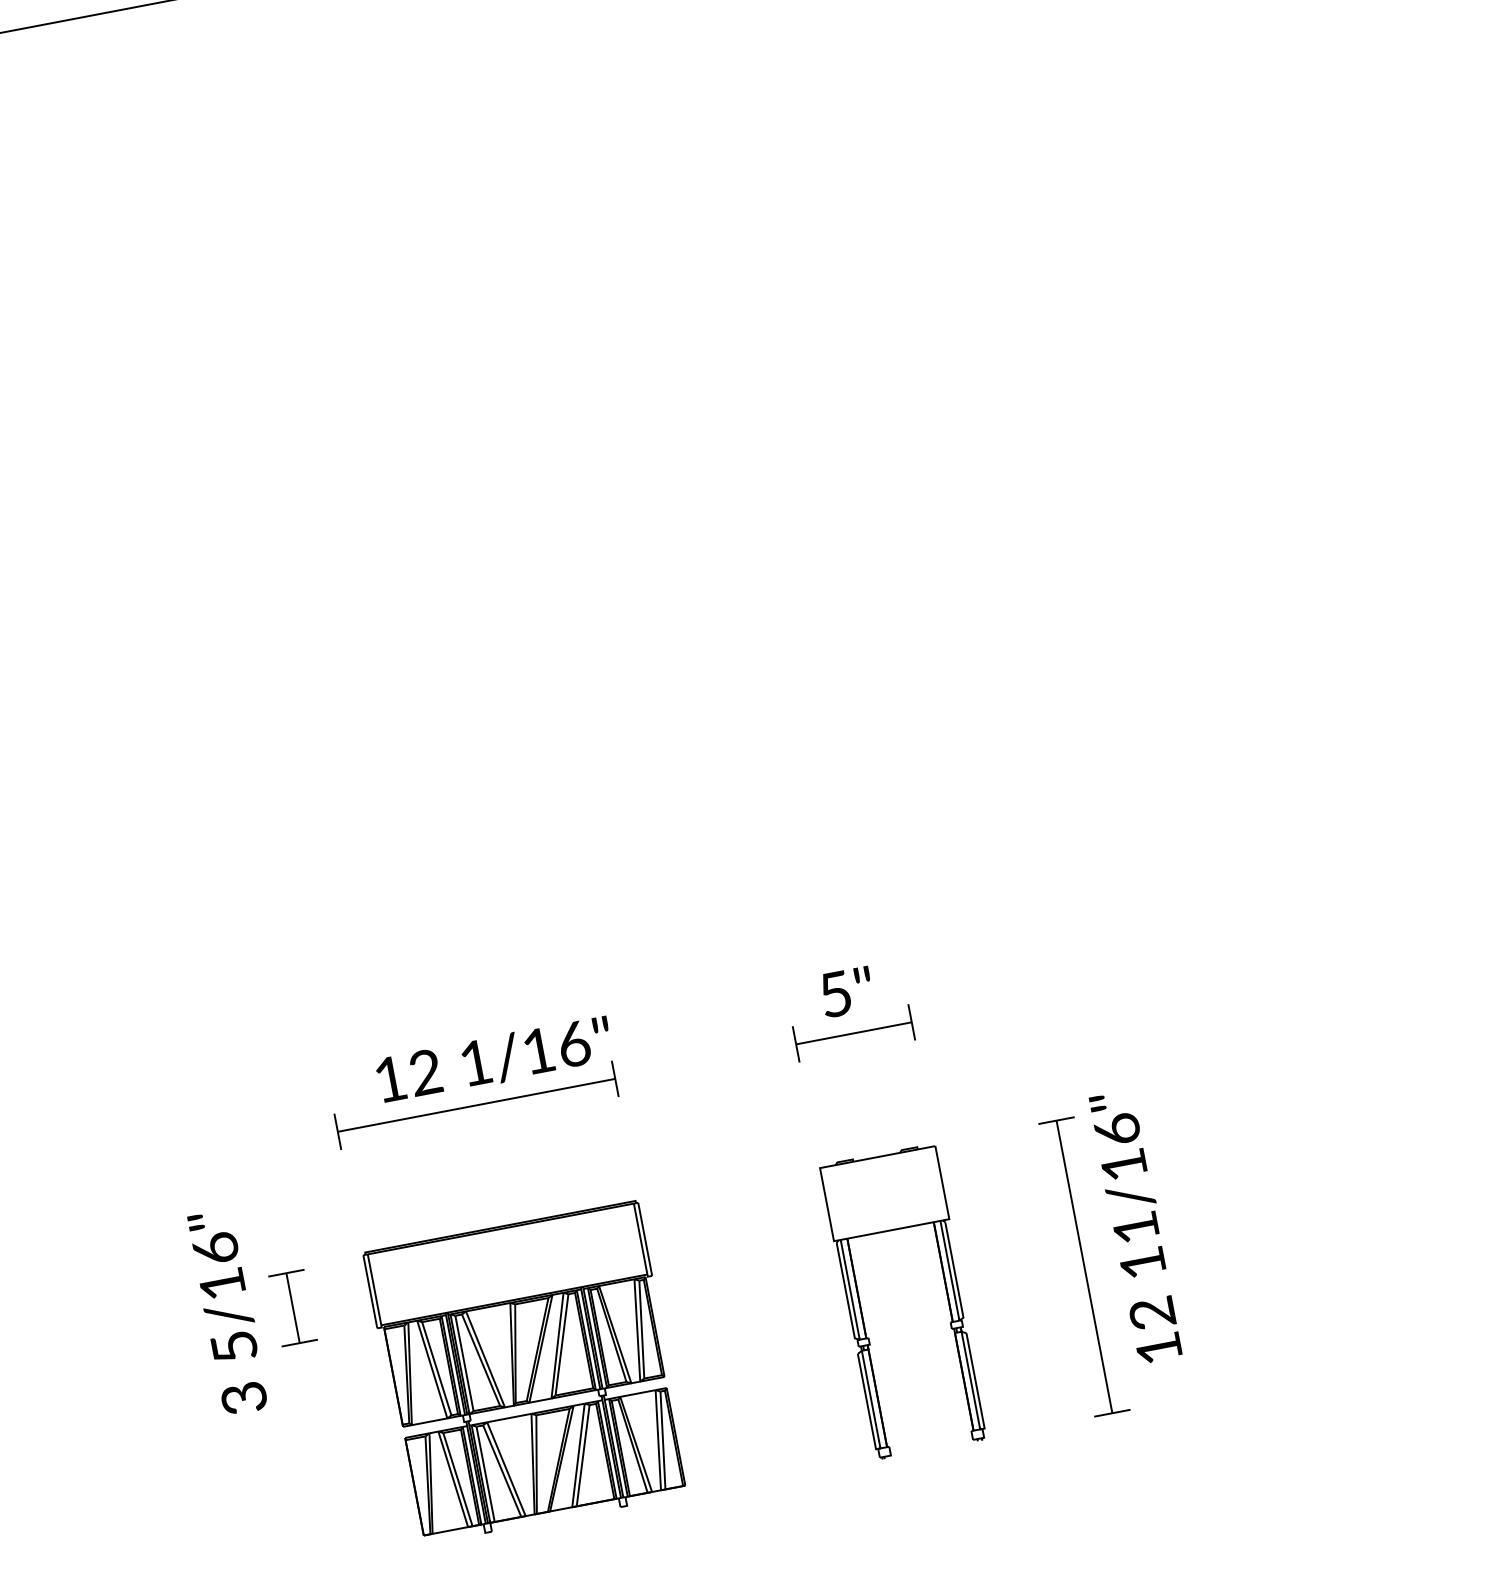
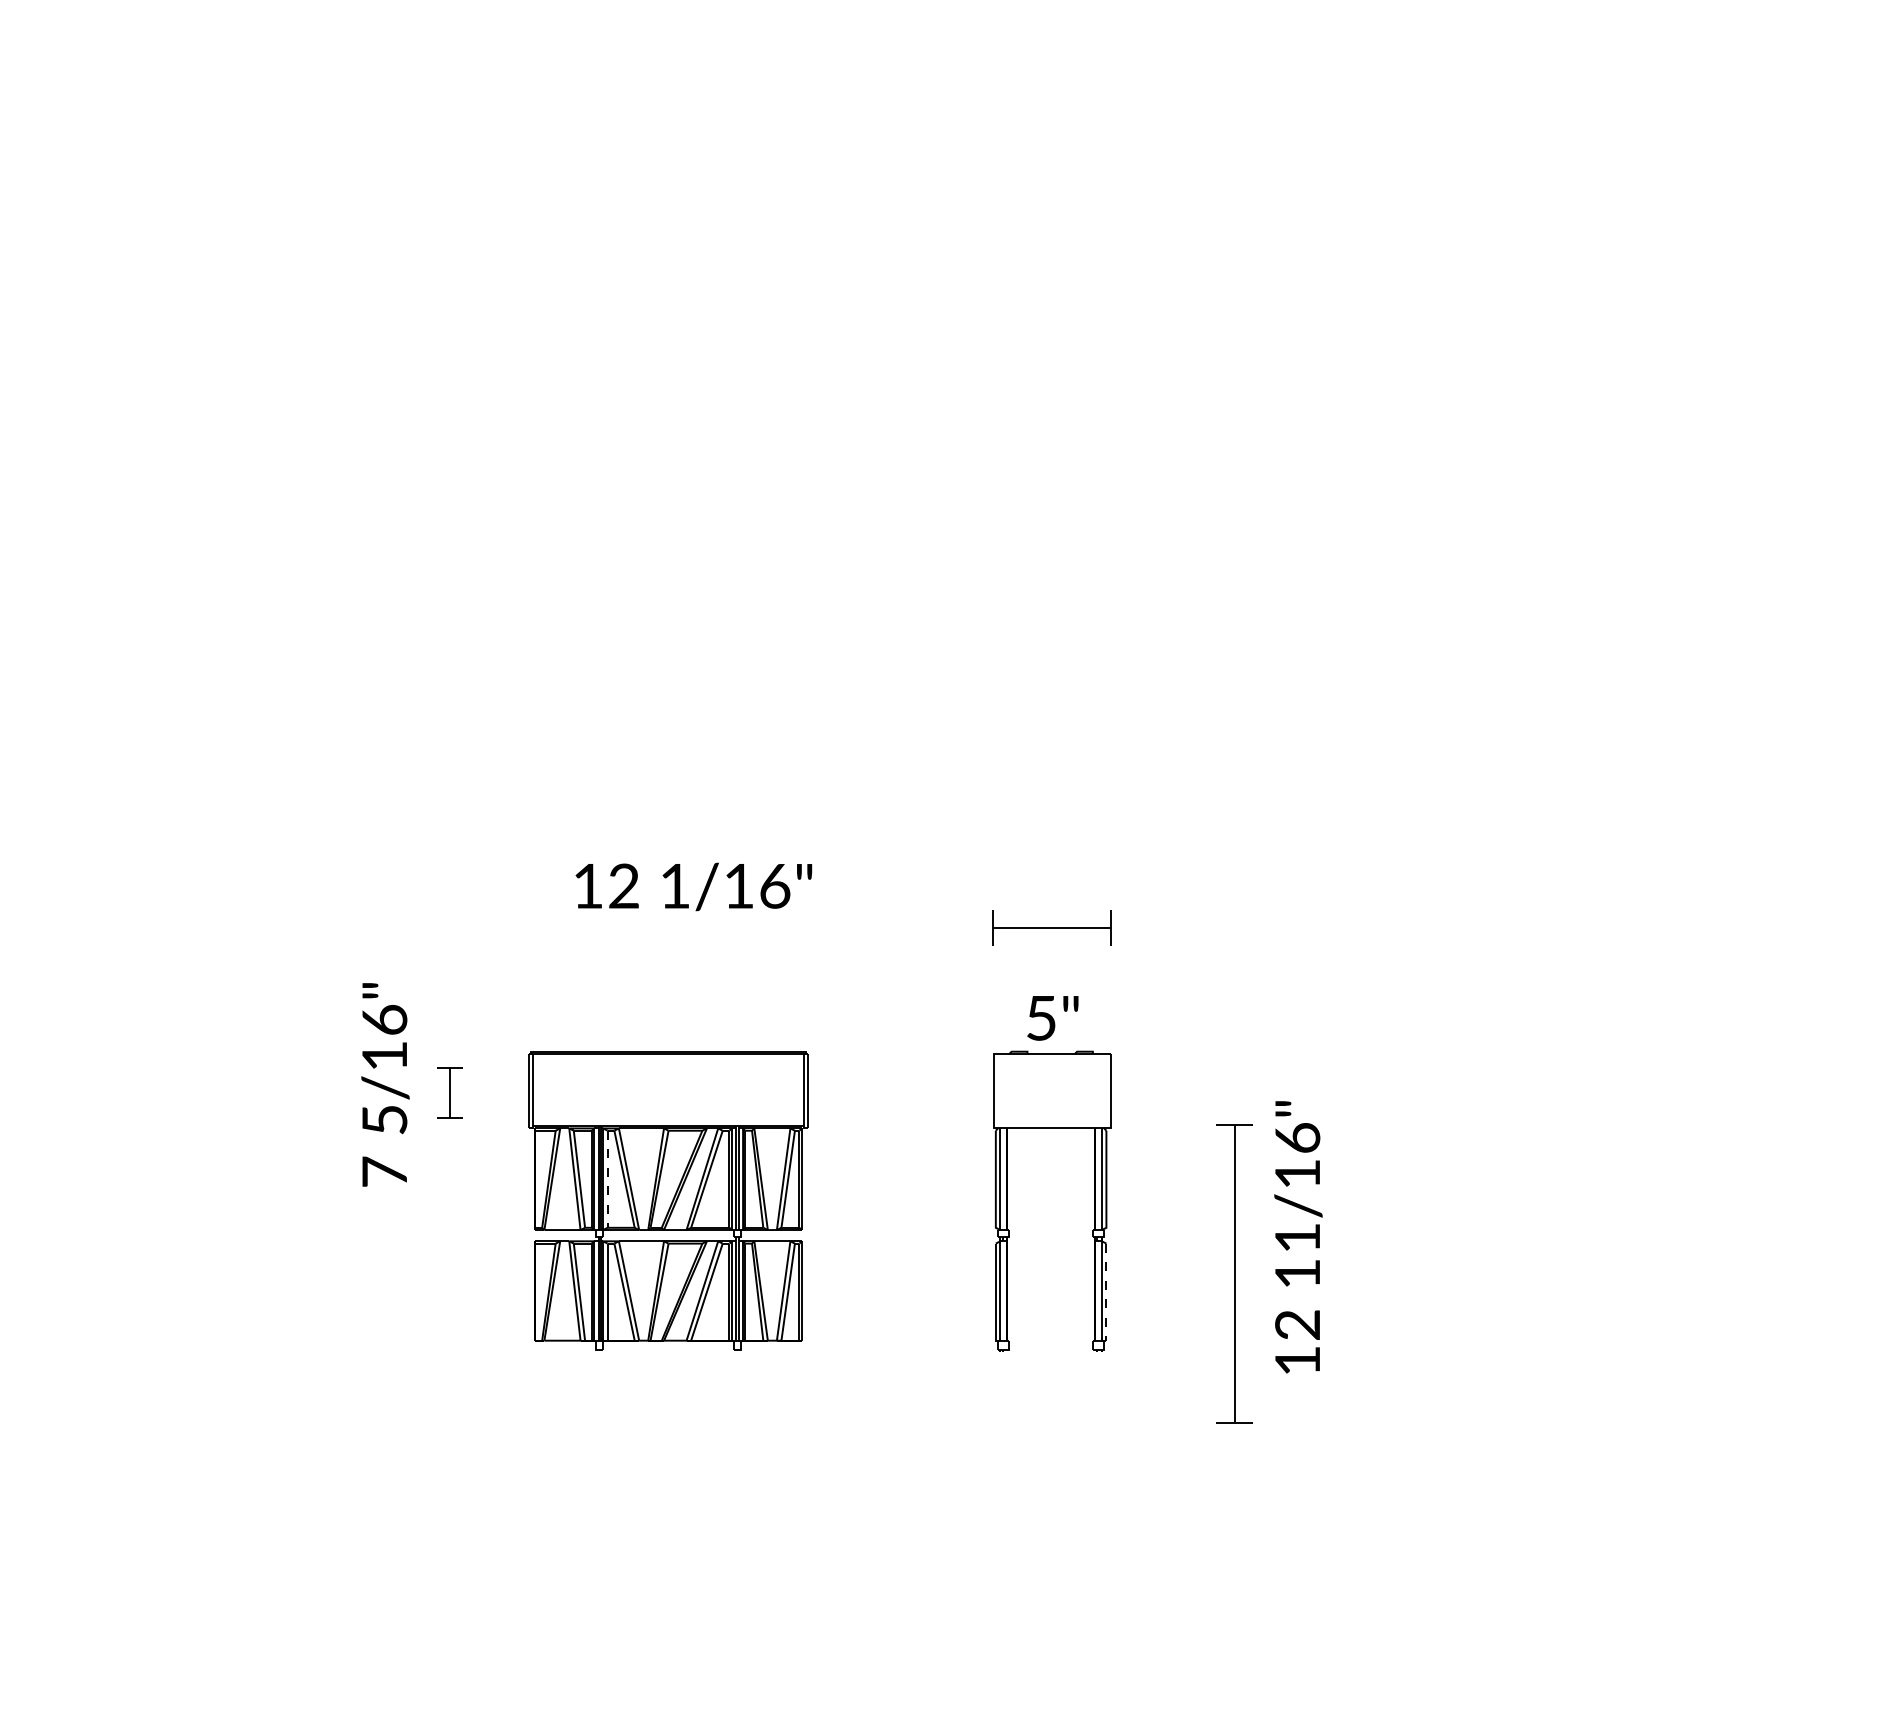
text: (846, 992) -> (1052, 1018), moved
part: (476, 1104) -> (667, 927), removed
text: (1136, 1227) -> (1298, 1237), moved
part: (1084, 1266) -> (1234, 1273), moved
part: (292, 1307) -> (449, 1092), size x0.7
line: (464, 1363) -> (607, 1179), solid -> dashed
line: (976, 1384) -> (1106, 1295), solid -> dashed
text: (243, 1397) -> (384, 1171), 3 -> 7

